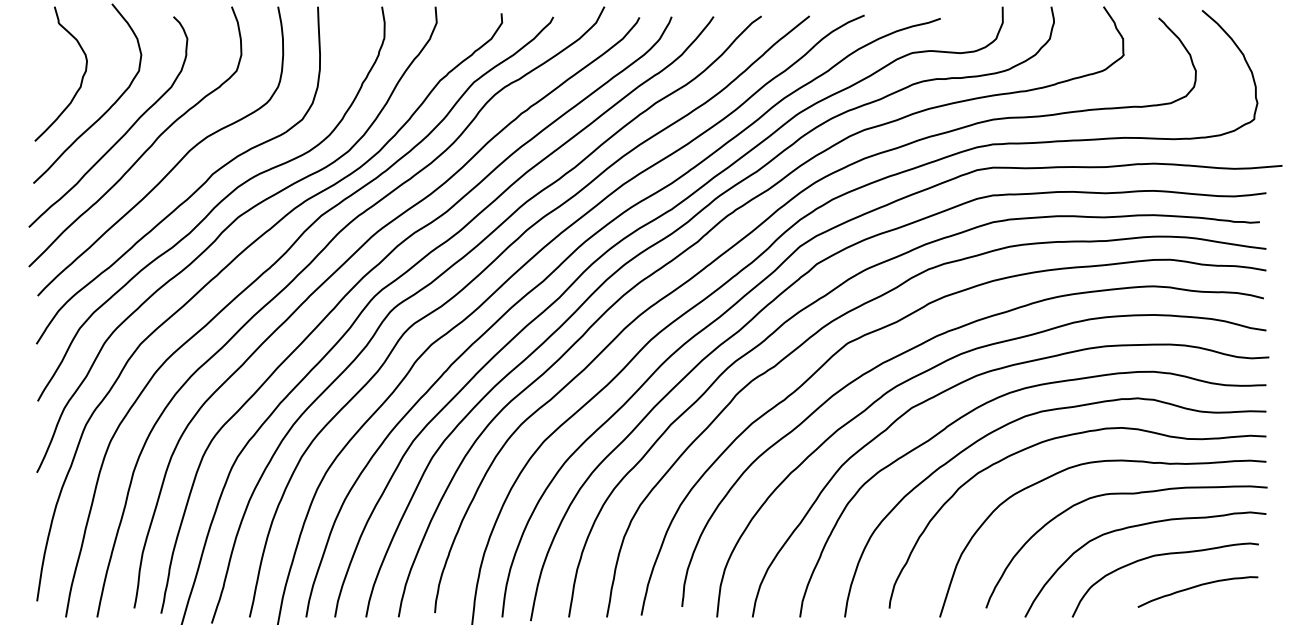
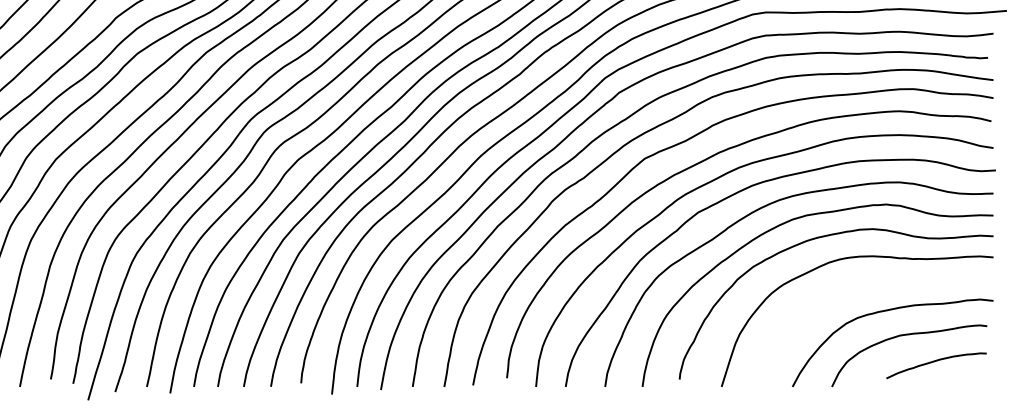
curve: (1126, 494) -> (876, 284), removed

